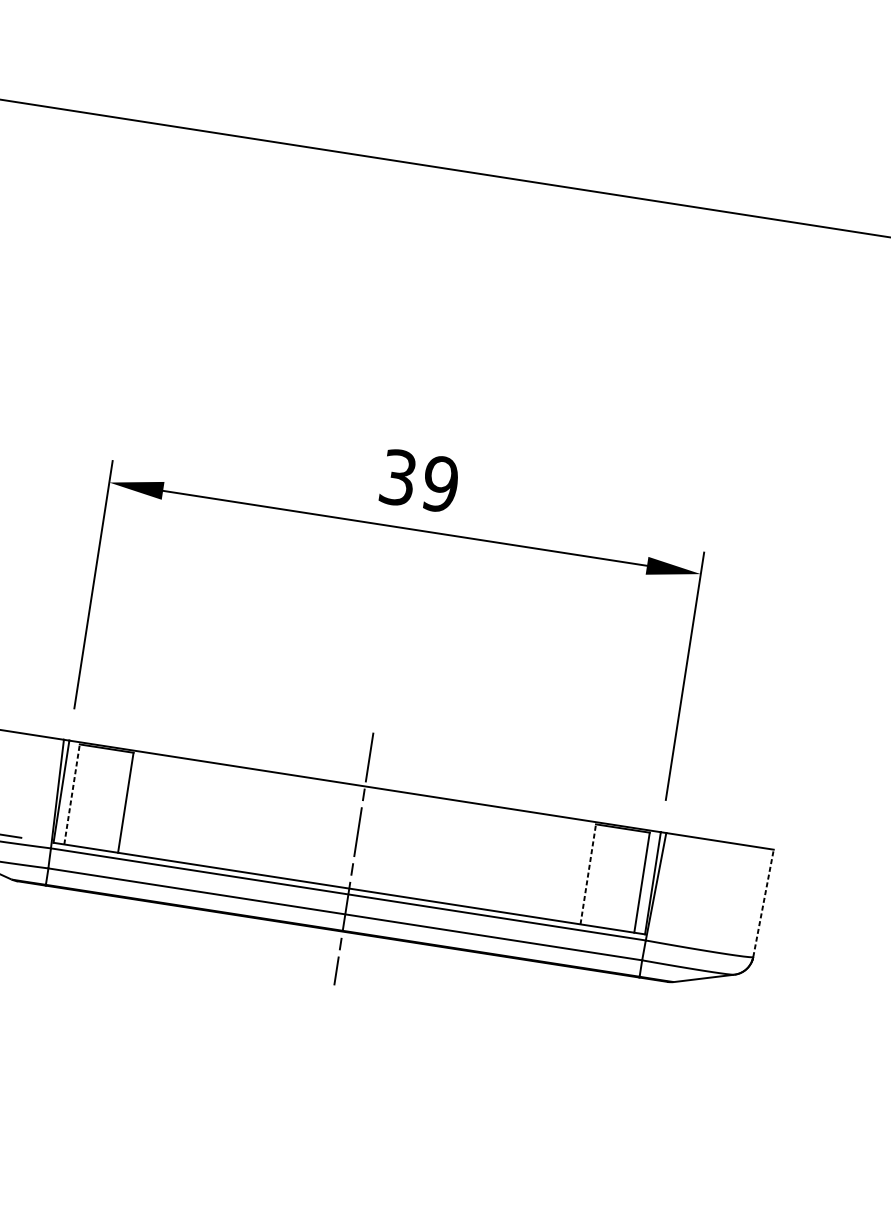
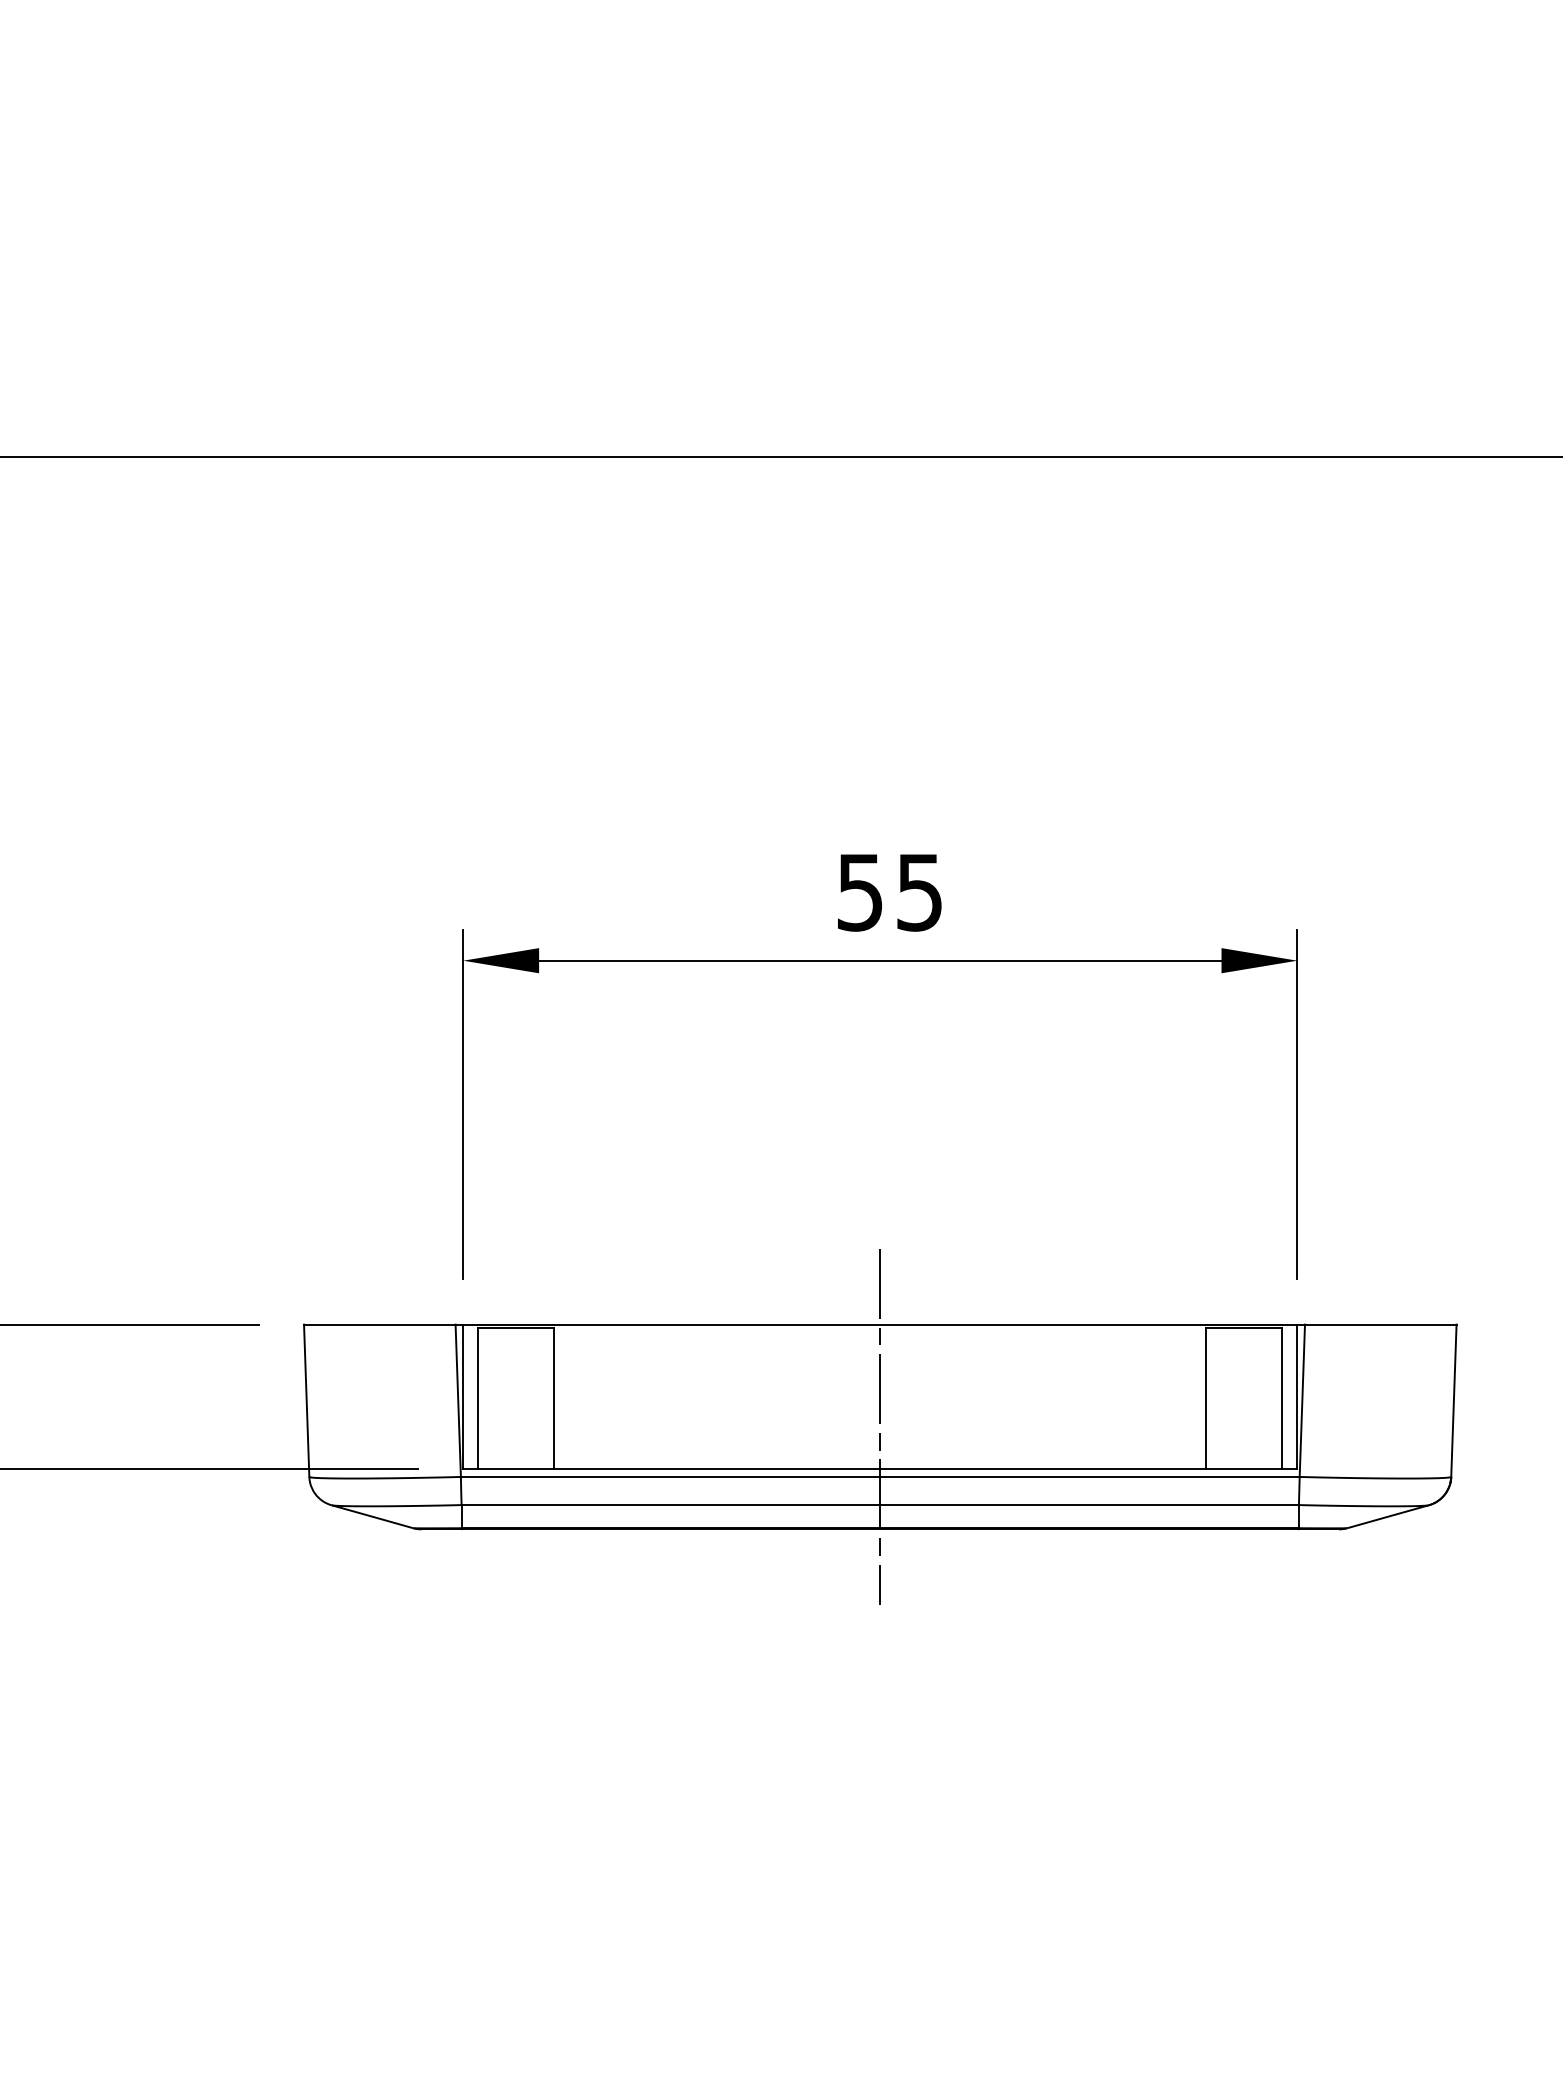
text: (419, 481) -> (890, 892), 39 -> 55
line: (72, 794) -> (478, 1398), dashed -> solid
line: (588, 874) -> (1206, 1398), dashed -> solid
line: (763, 903) -> (1453, 1400), dashed -> solid

